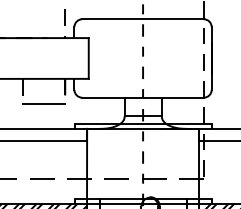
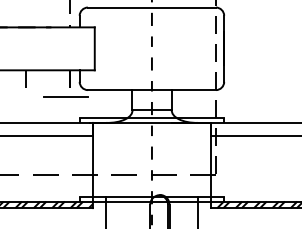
line: (43, 103) -> (65, 96), moved

